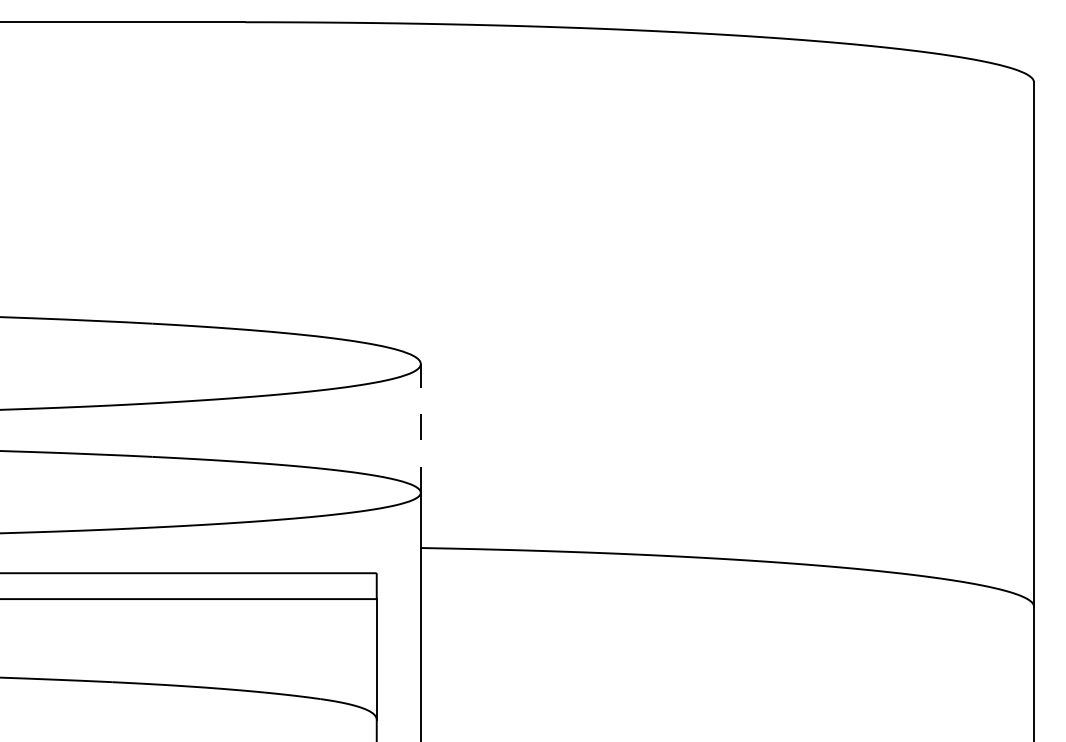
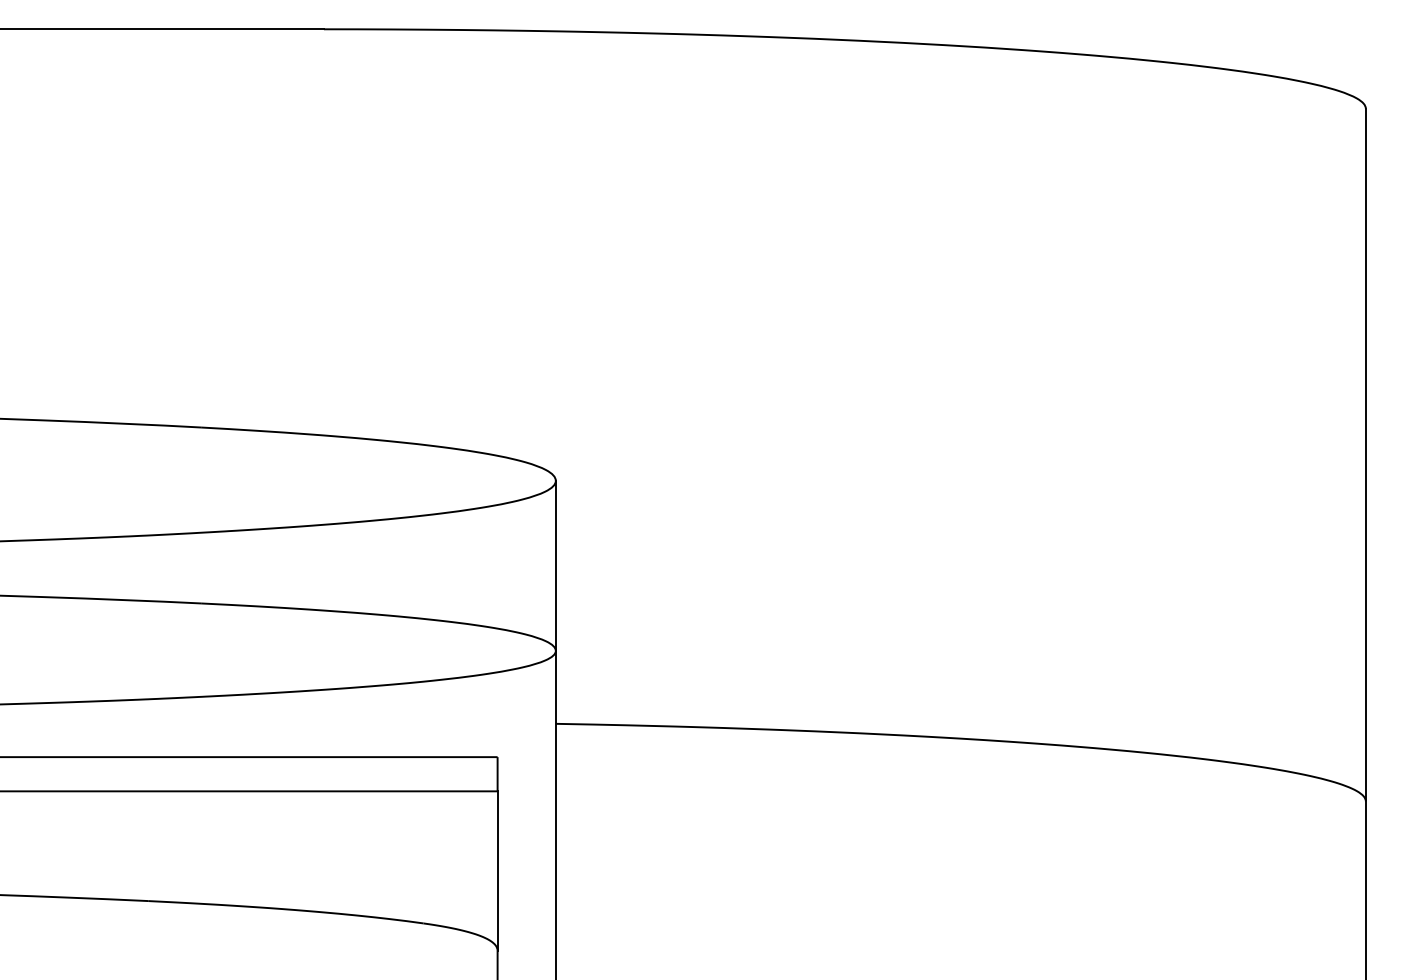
line: (420, 427) -> (555, 564), dashed -> solid

